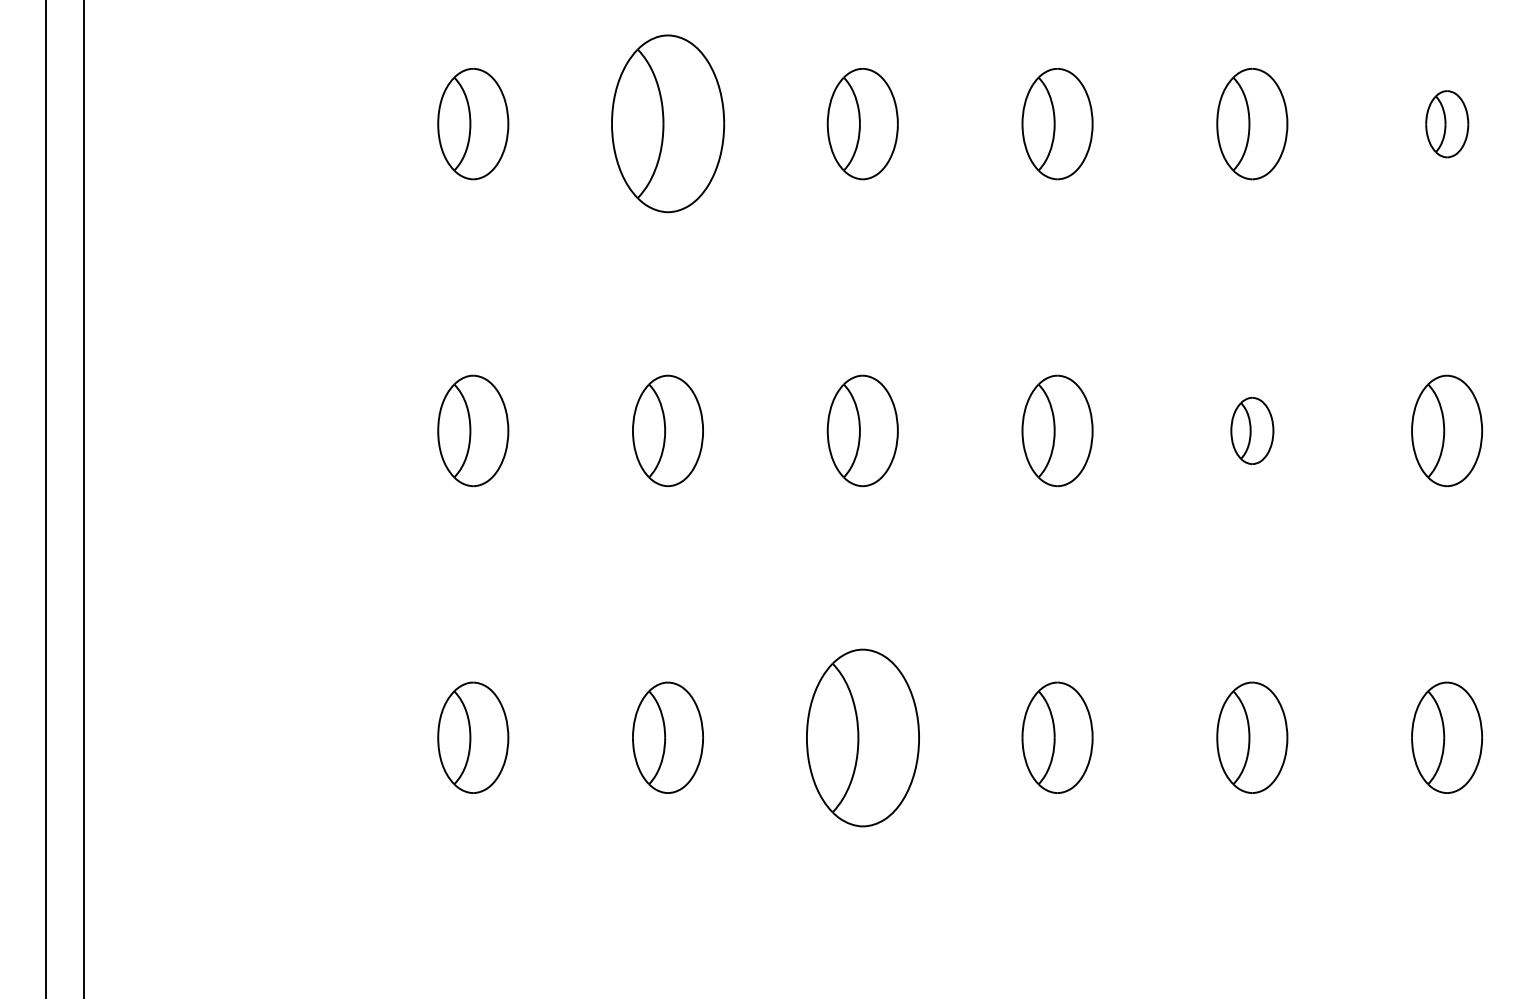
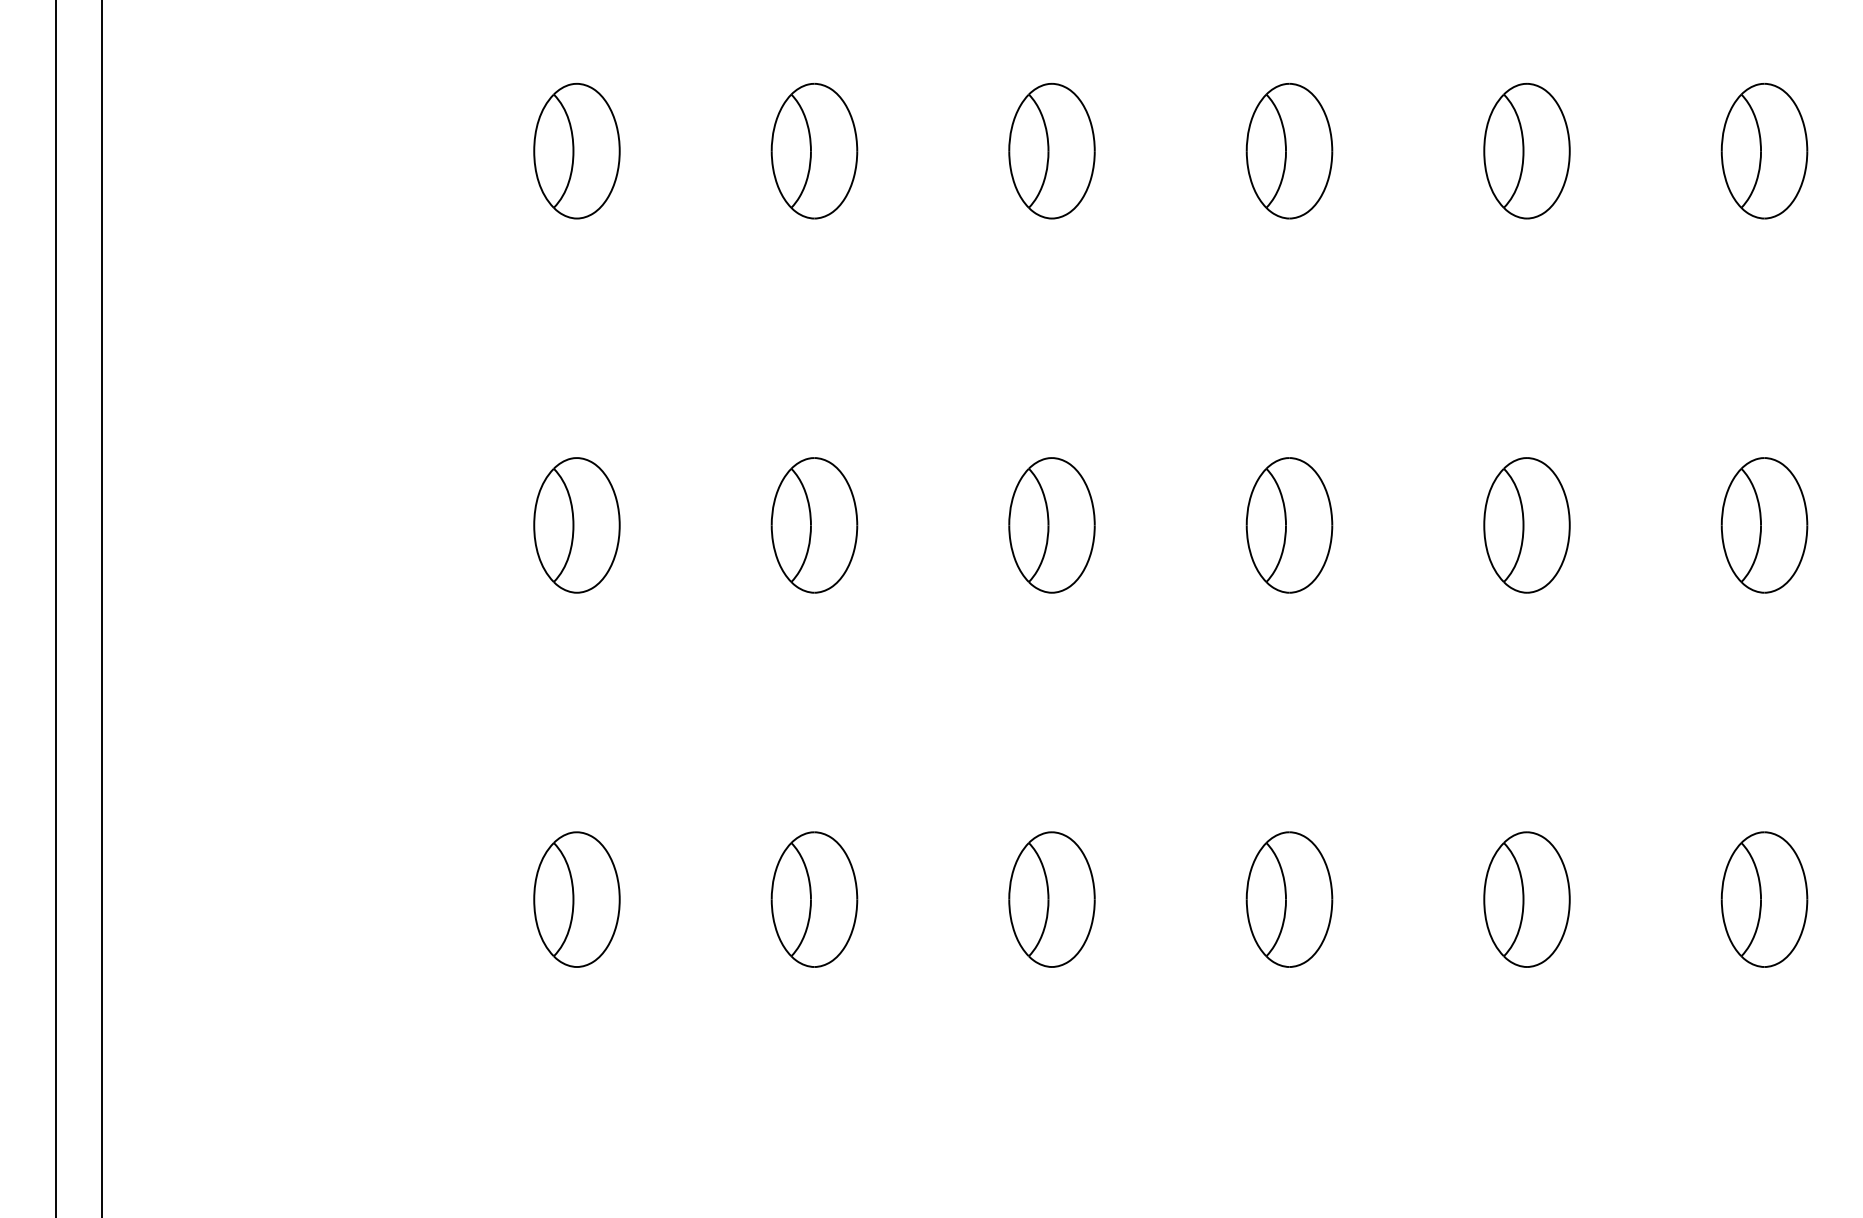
part: (667, 124) -> (813, 151), size x0.62
part: (1447, 124) -> (1765, 151), size x1.67
part: (1252, 430) -> (1527, 524), size x1.67
part: (862, 737) -> (1051, 899), size x0.62

